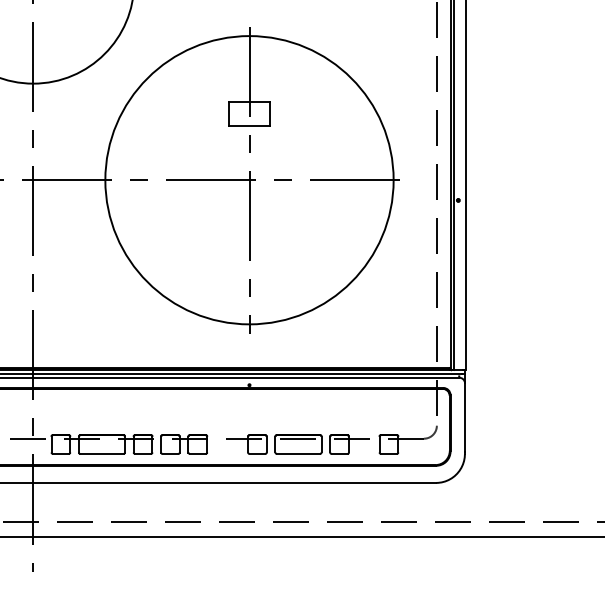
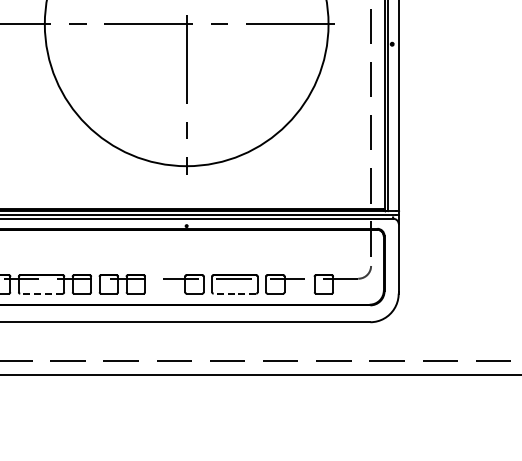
line: (102, 453) -> (42, 293), solid -> dashed
line: (298, 453) -> (234, 293), solid -> dashed

